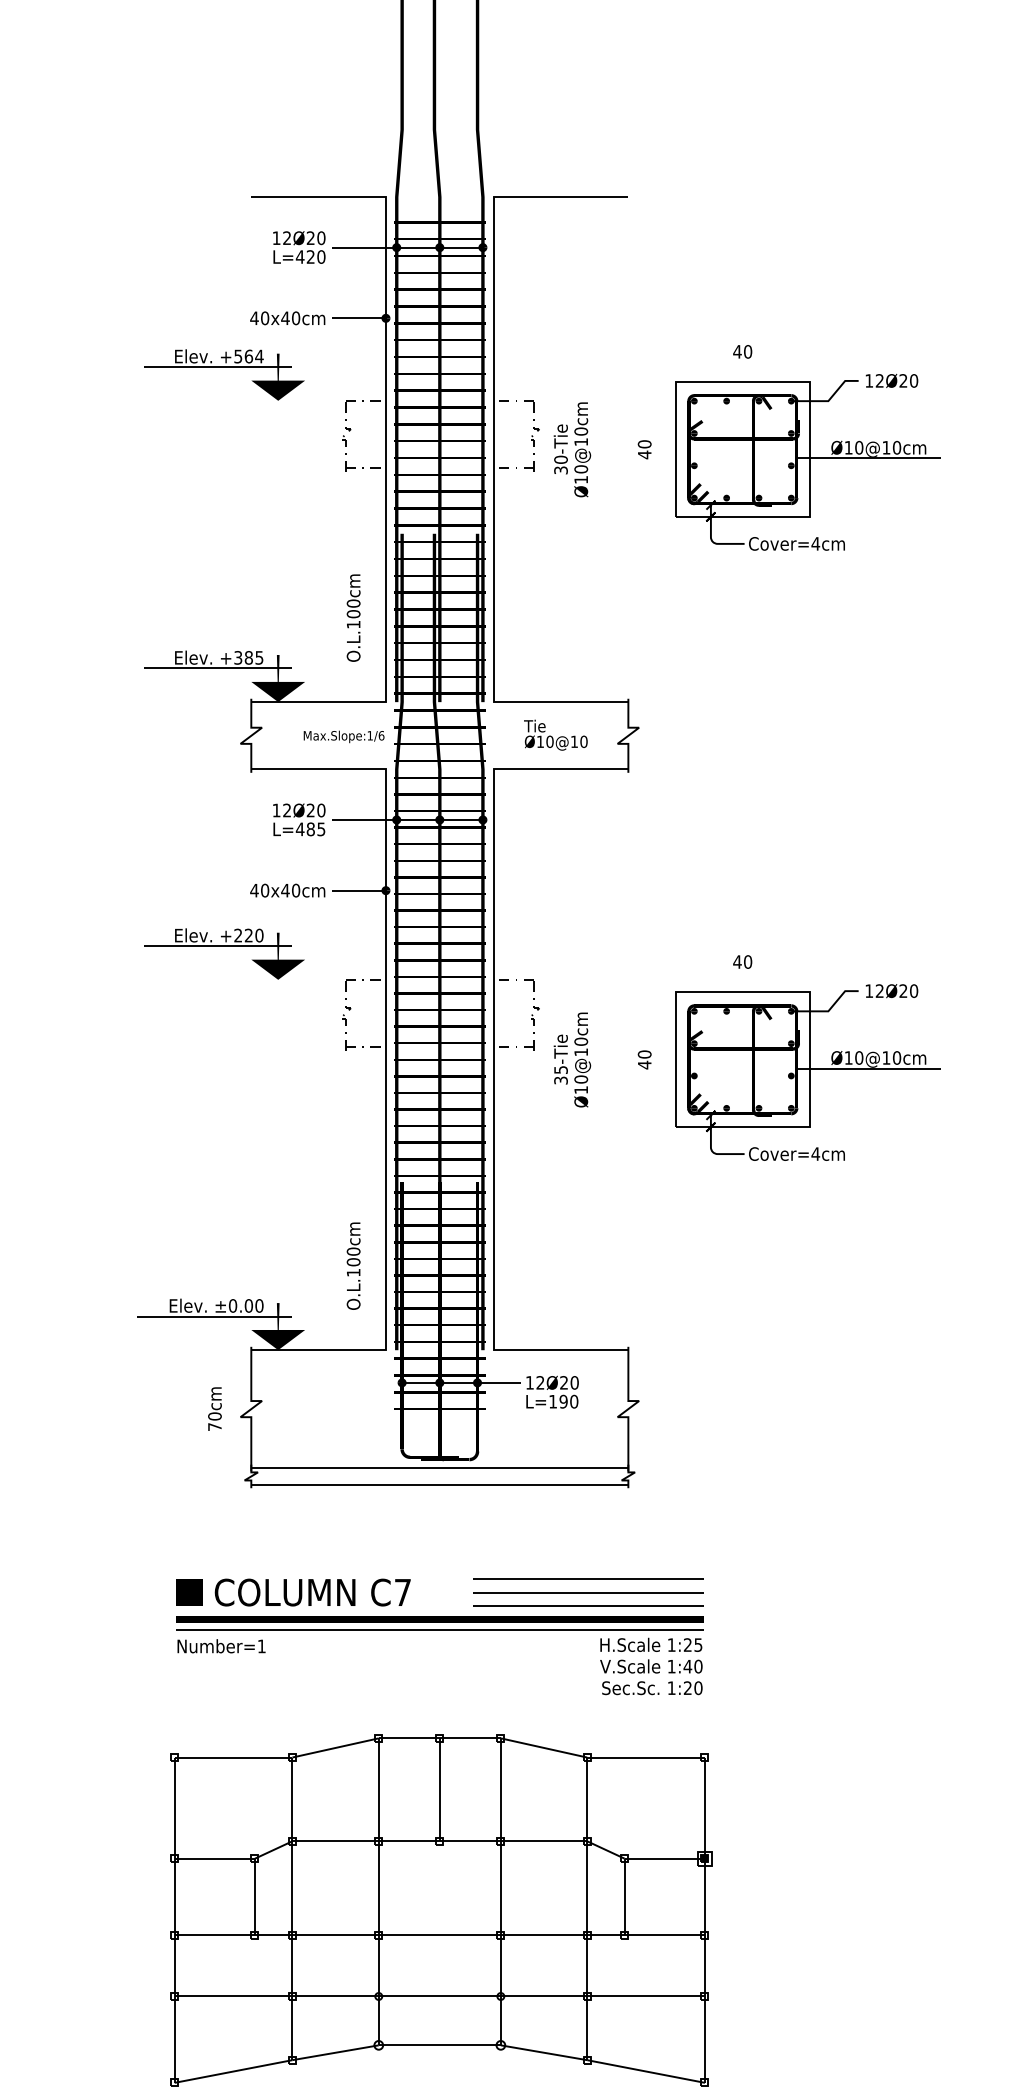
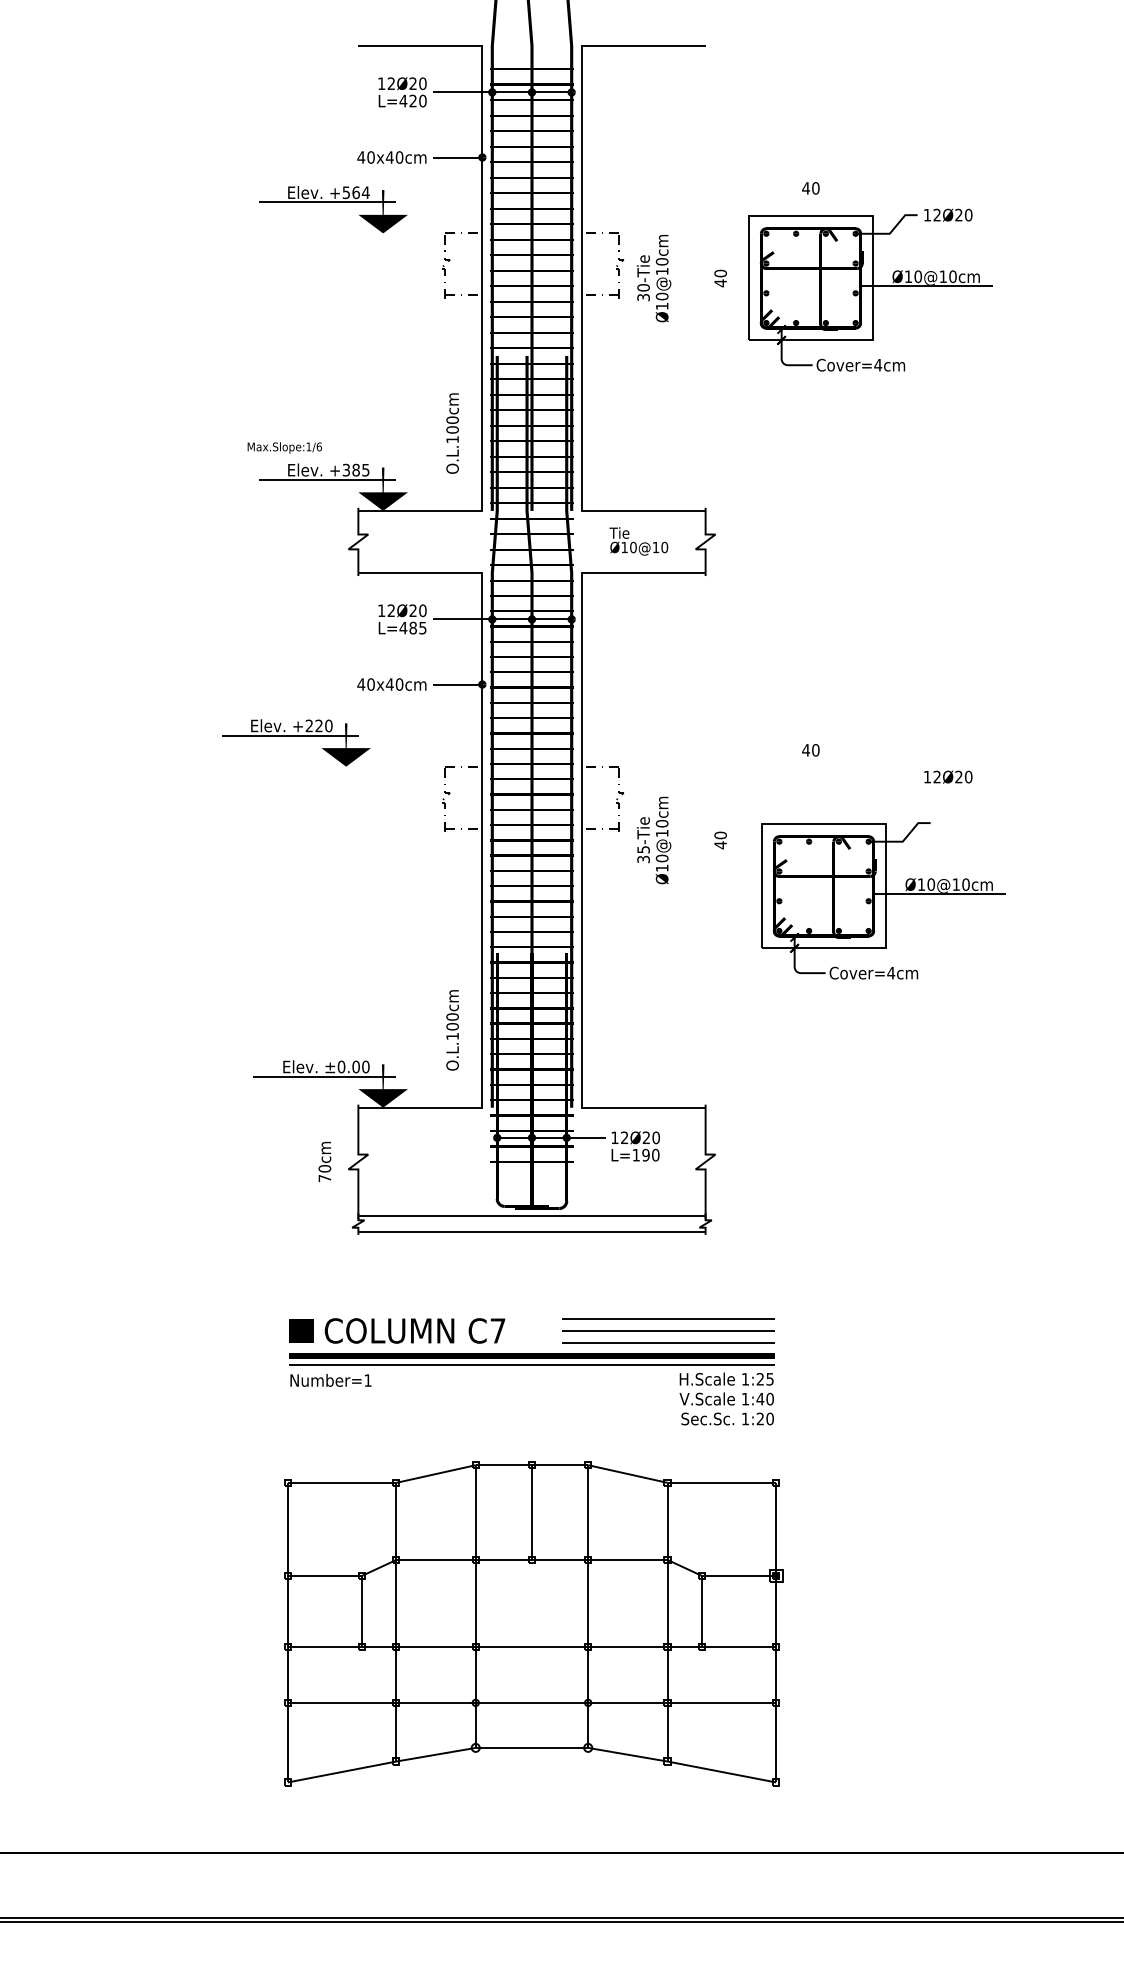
text: (343, 736) -> (284, 447), moved
part: (224, 953) -> (296, 742), moved
part: (807, 1075) -> (883, 900), moved

